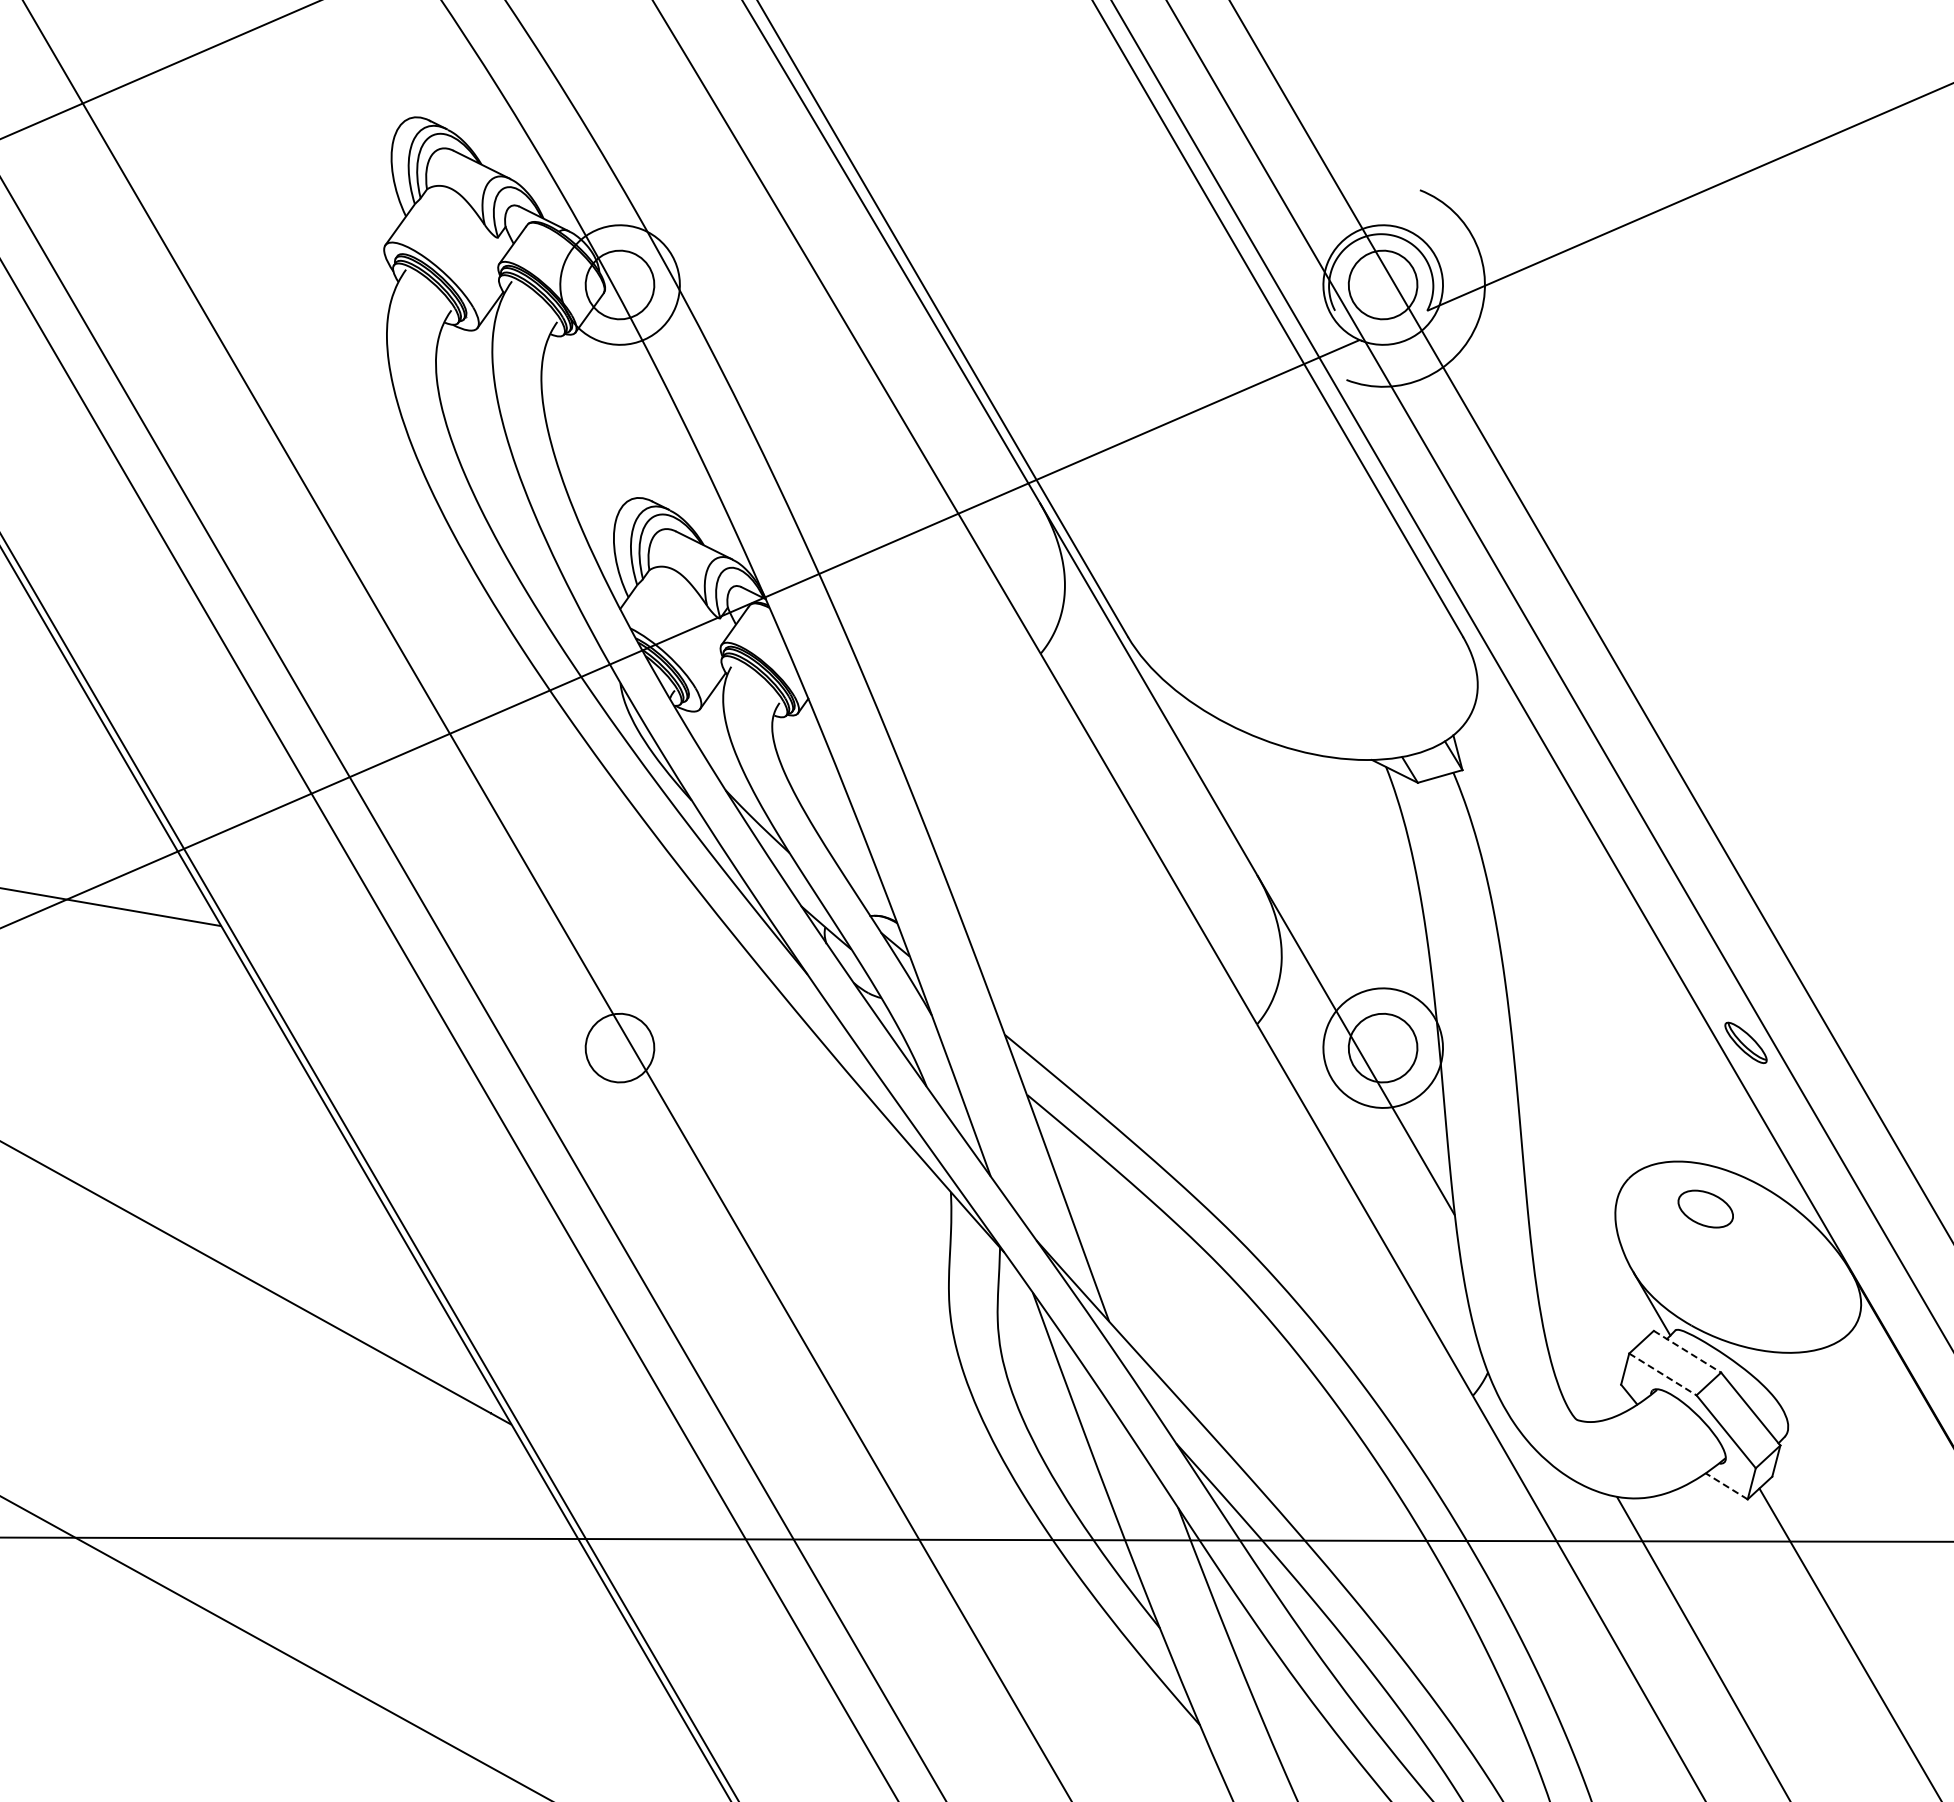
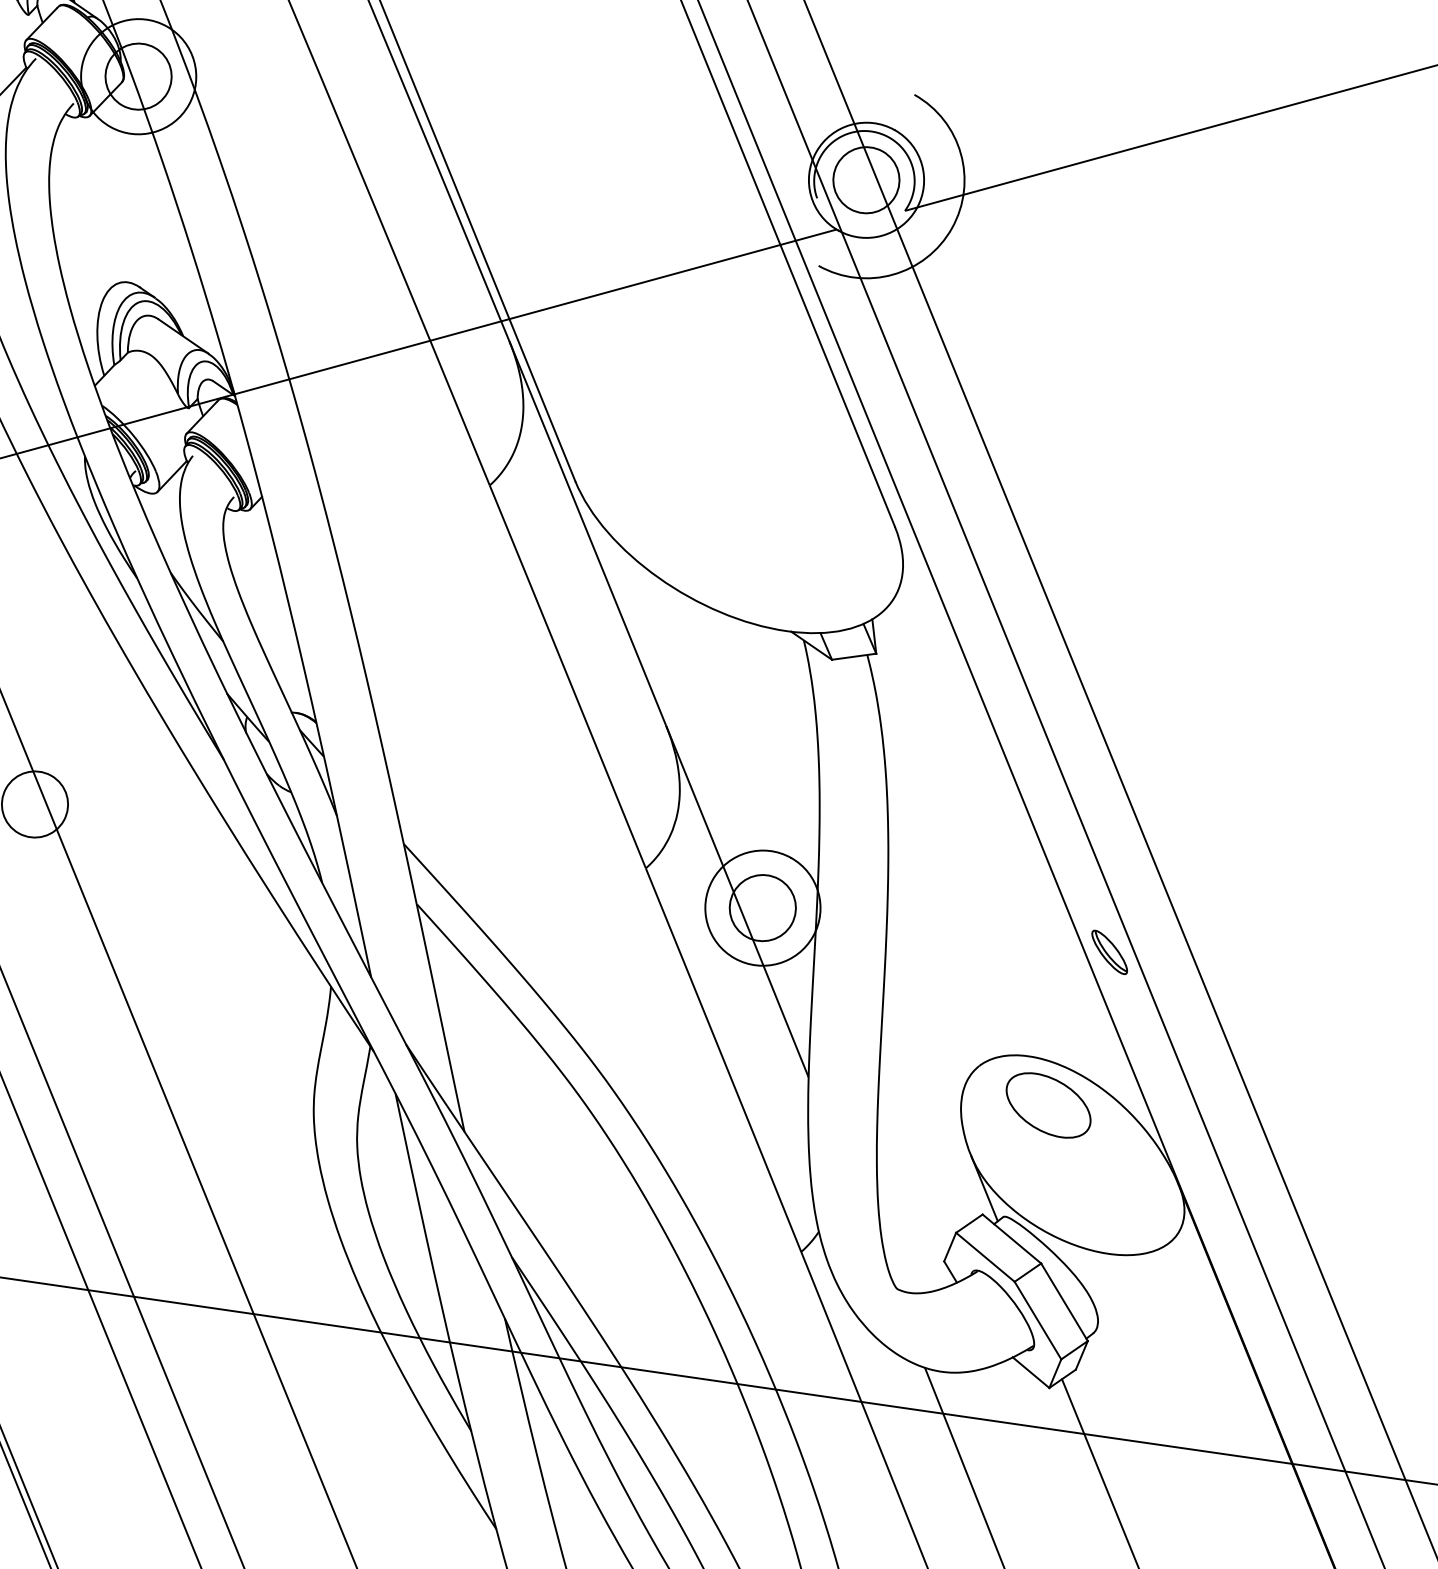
part: (1705, 1208) -> (1048, 1104), size x1.67
line: (1687, 1351) -> (1011, 1238), dashed -> solid
line: (1662, 1374) -> (985, 1257), dashed -> solid
line: (1726, 1486) -> (1030, 1372), dashed -> solid

